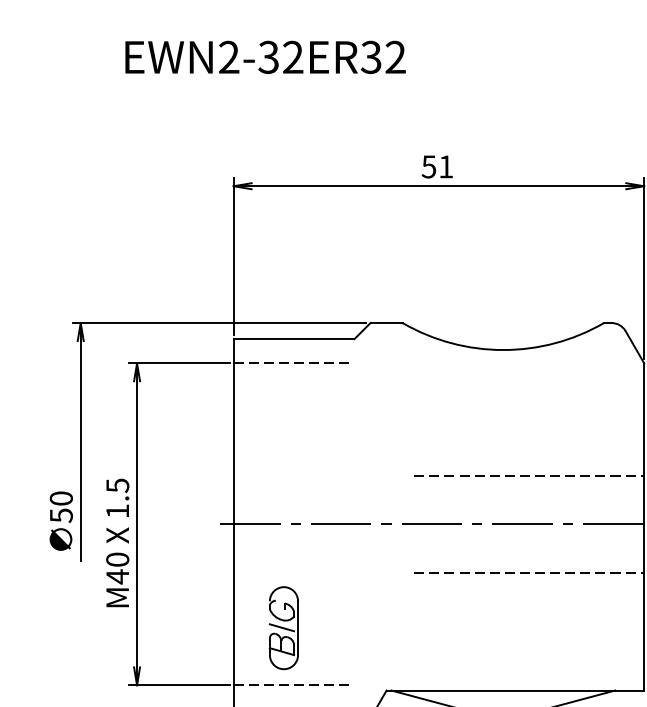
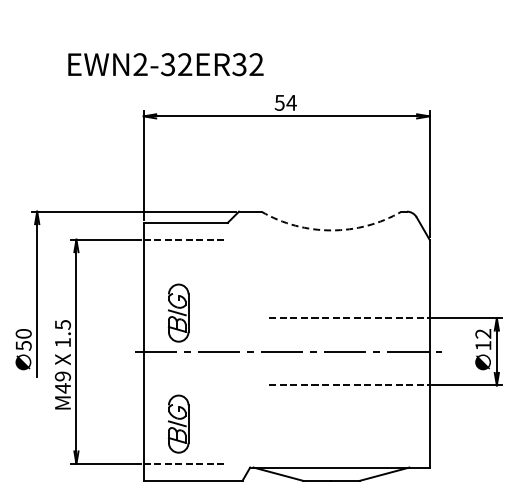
text: (264, 57) -> (165, 64), moved
text: (445, 166) -> (291, 102), 51 -> 54
arc: (503, 350) -> (331, 230), solid -> dashed
part: (283, 467) -> (178, 312), added
text: (117, 559) -> (62, 376), M40 -> M49

